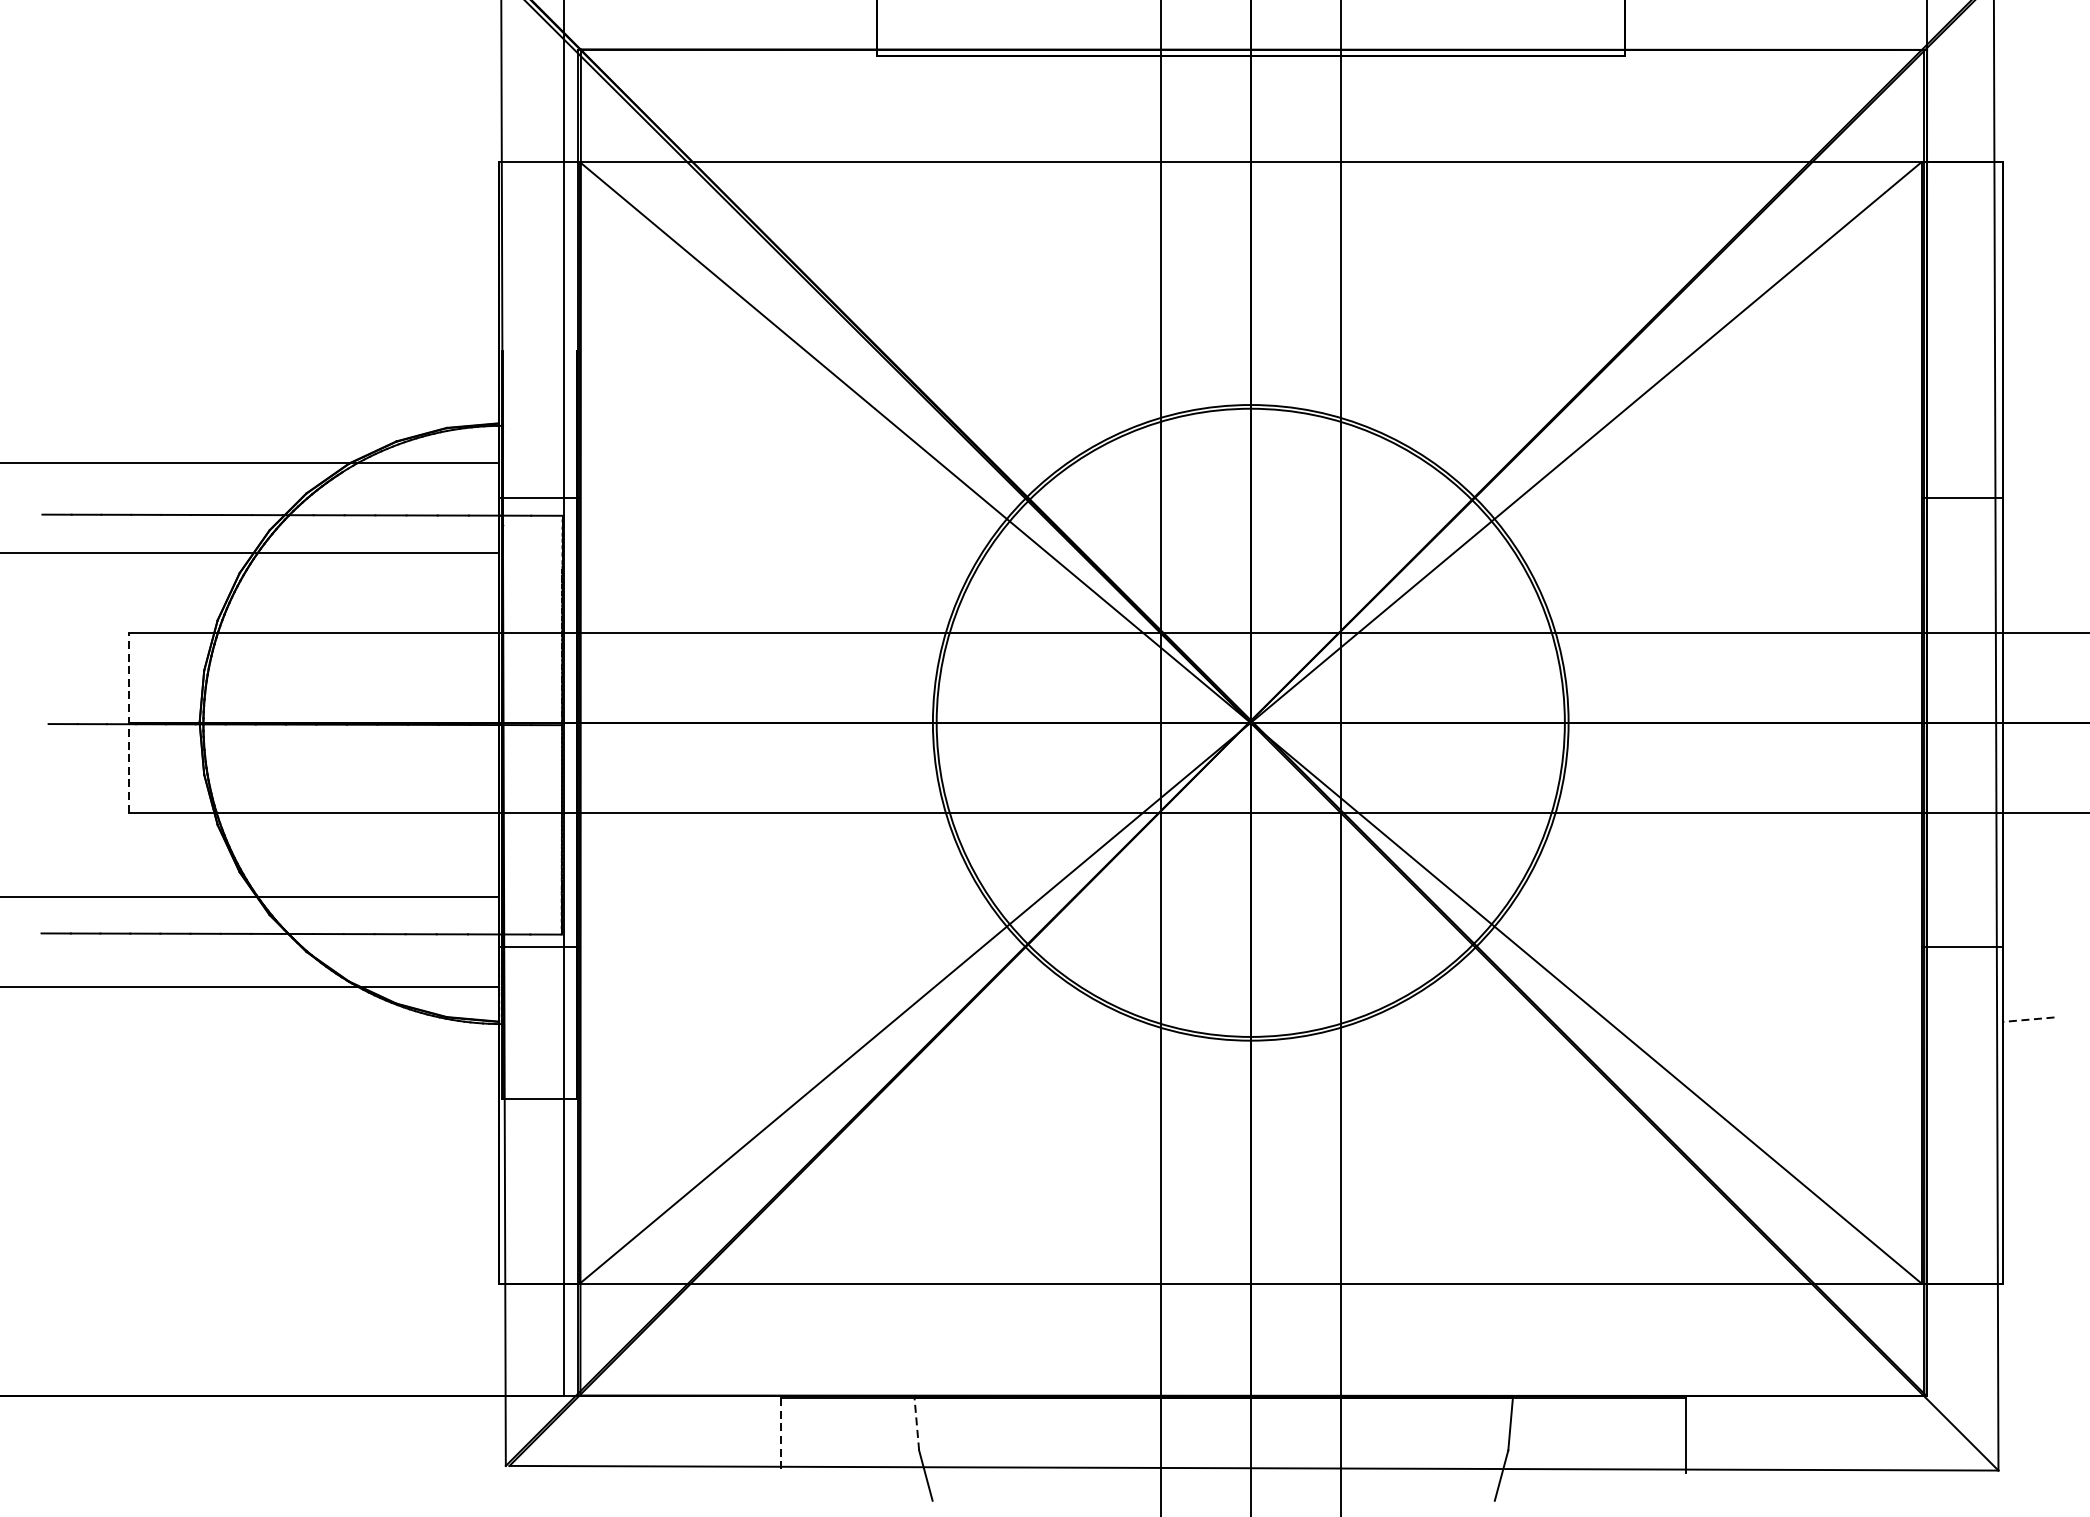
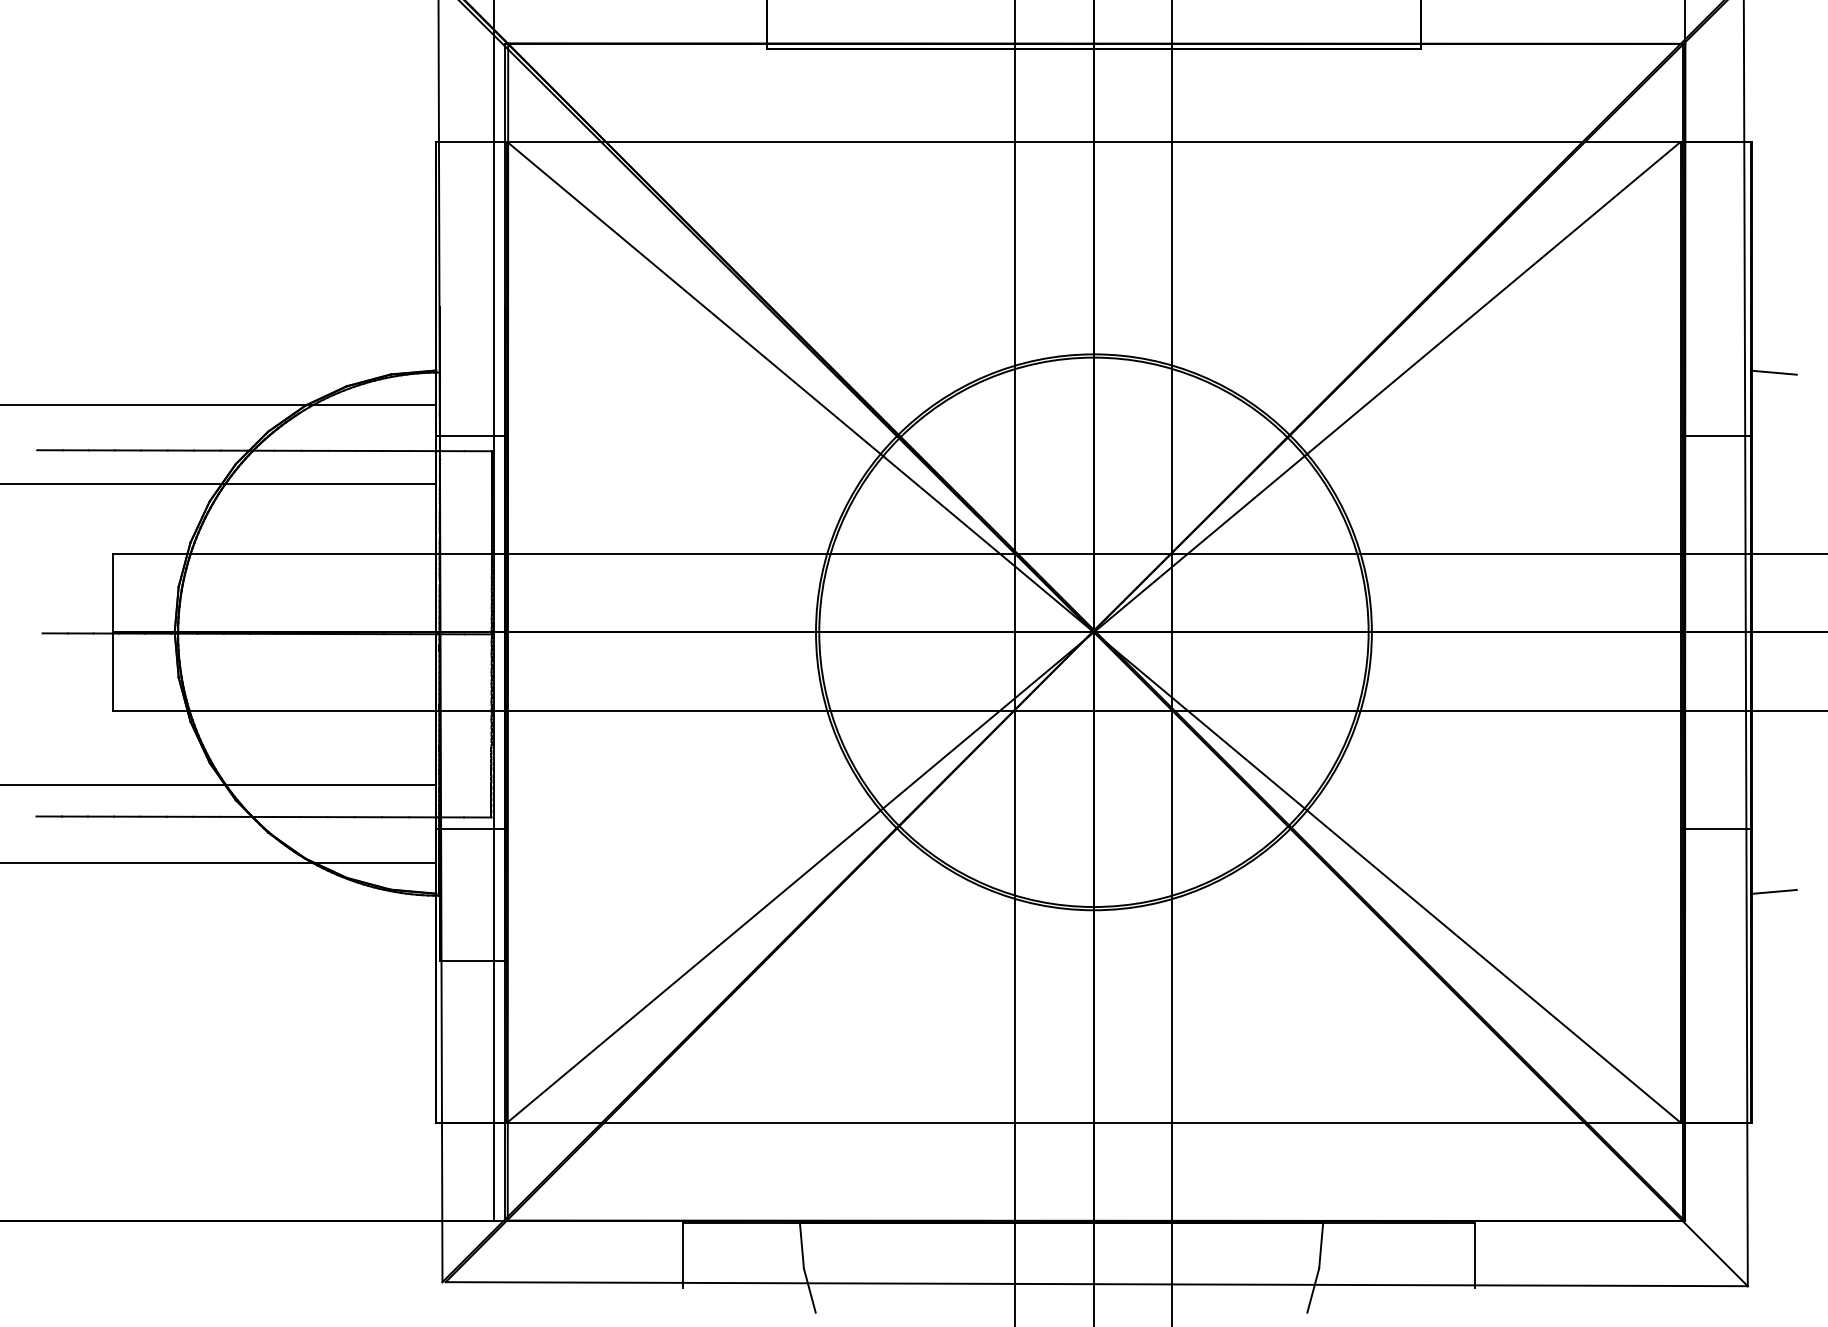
line: (2027, 425) -> (1773, 372), added
line: (128, 721) -> (112, 631), dashed -> solid
line: (2028, 1019) -> (1774, 891), dashed -> solid
line: (916, 1424) -> (801, 1245), dashed -> solid
line: (780, 1435) -> (682, 1255), dashed -> solid

